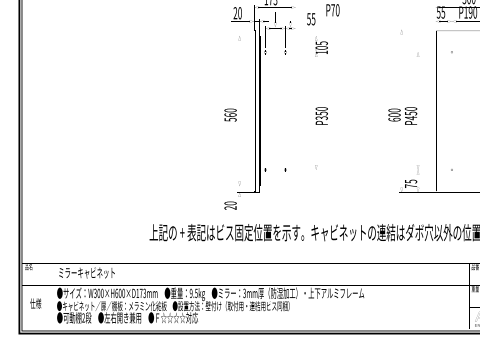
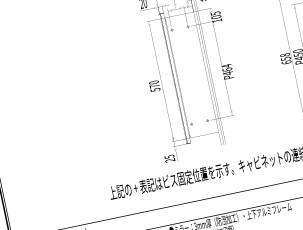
text: (394, 112) -> (285, 56), 600 -> 658
text: (321, 113) -> (227, 69), P350 -> P464
text: (230, 114) -> (154, 85), 560 -> 570
text: (230, 203) -> (169, 156), 20 -> 25

